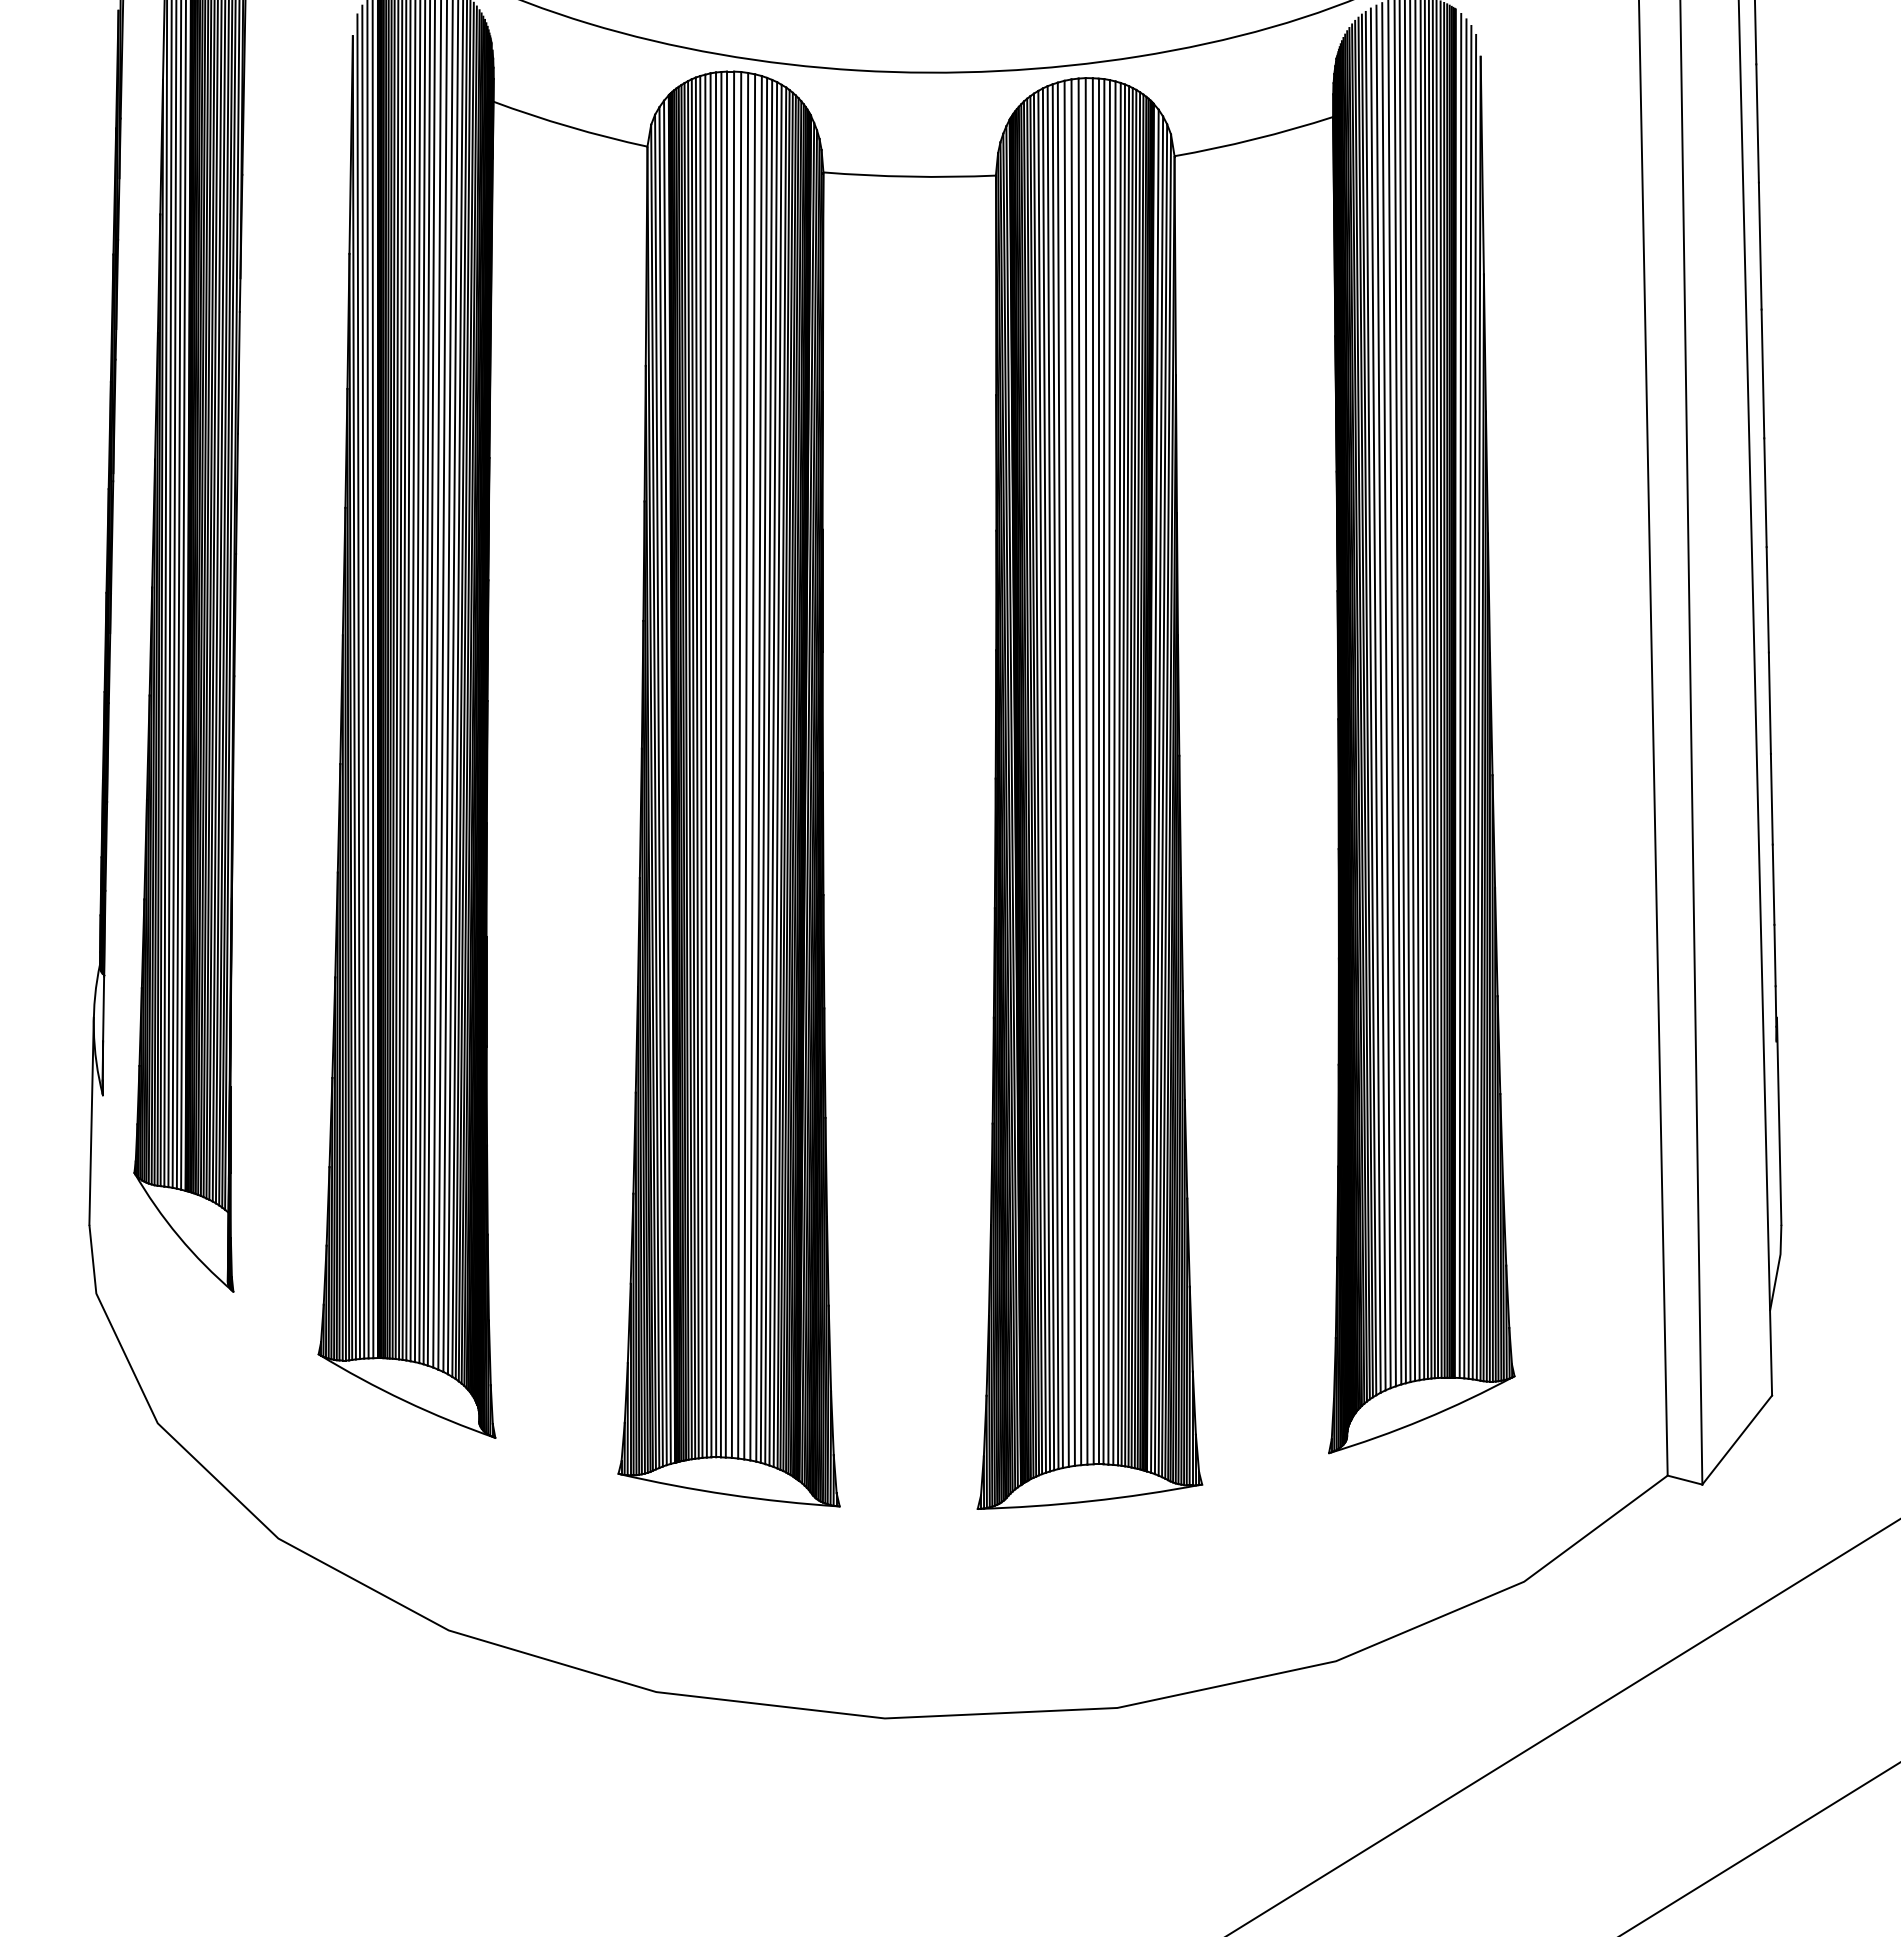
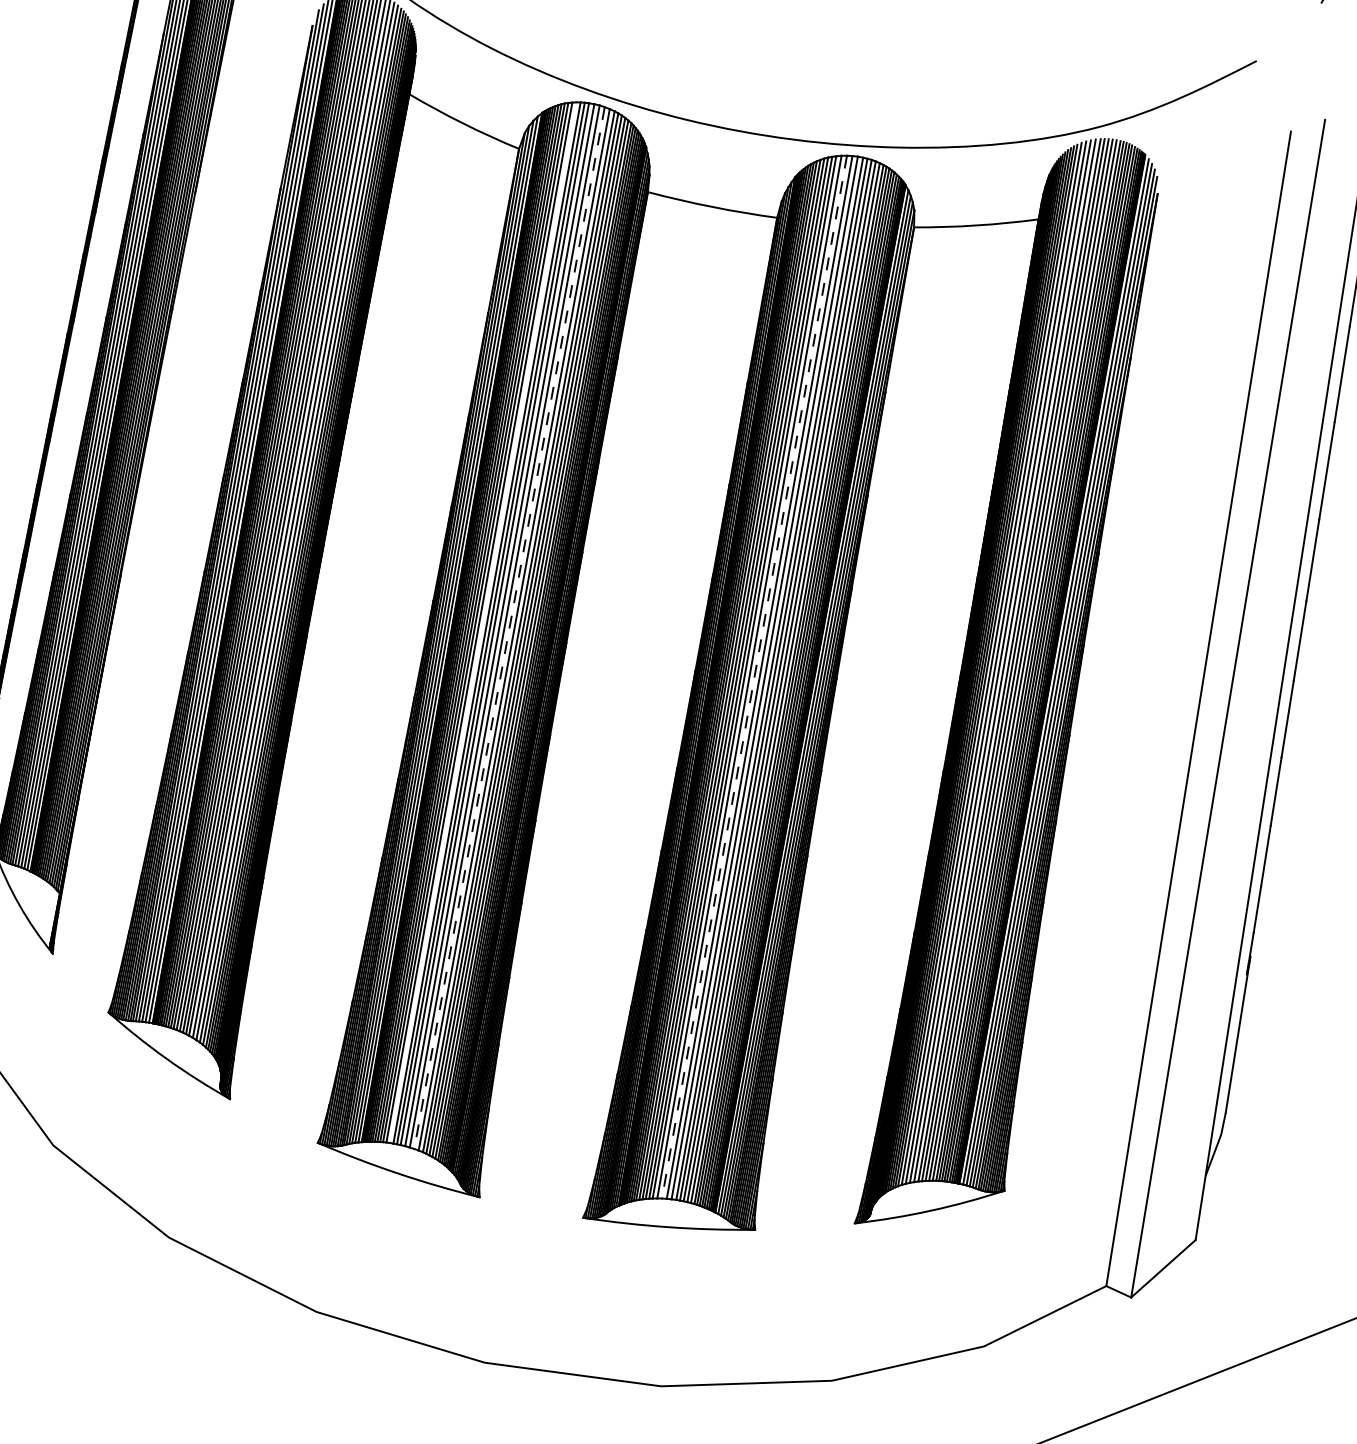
line: (710, 765) -> (482, 622), removed
line: (746, 766) -> (509, 628), solid -> dashed
line: (1073, 773) -> (754, 677), solid -> dashed

